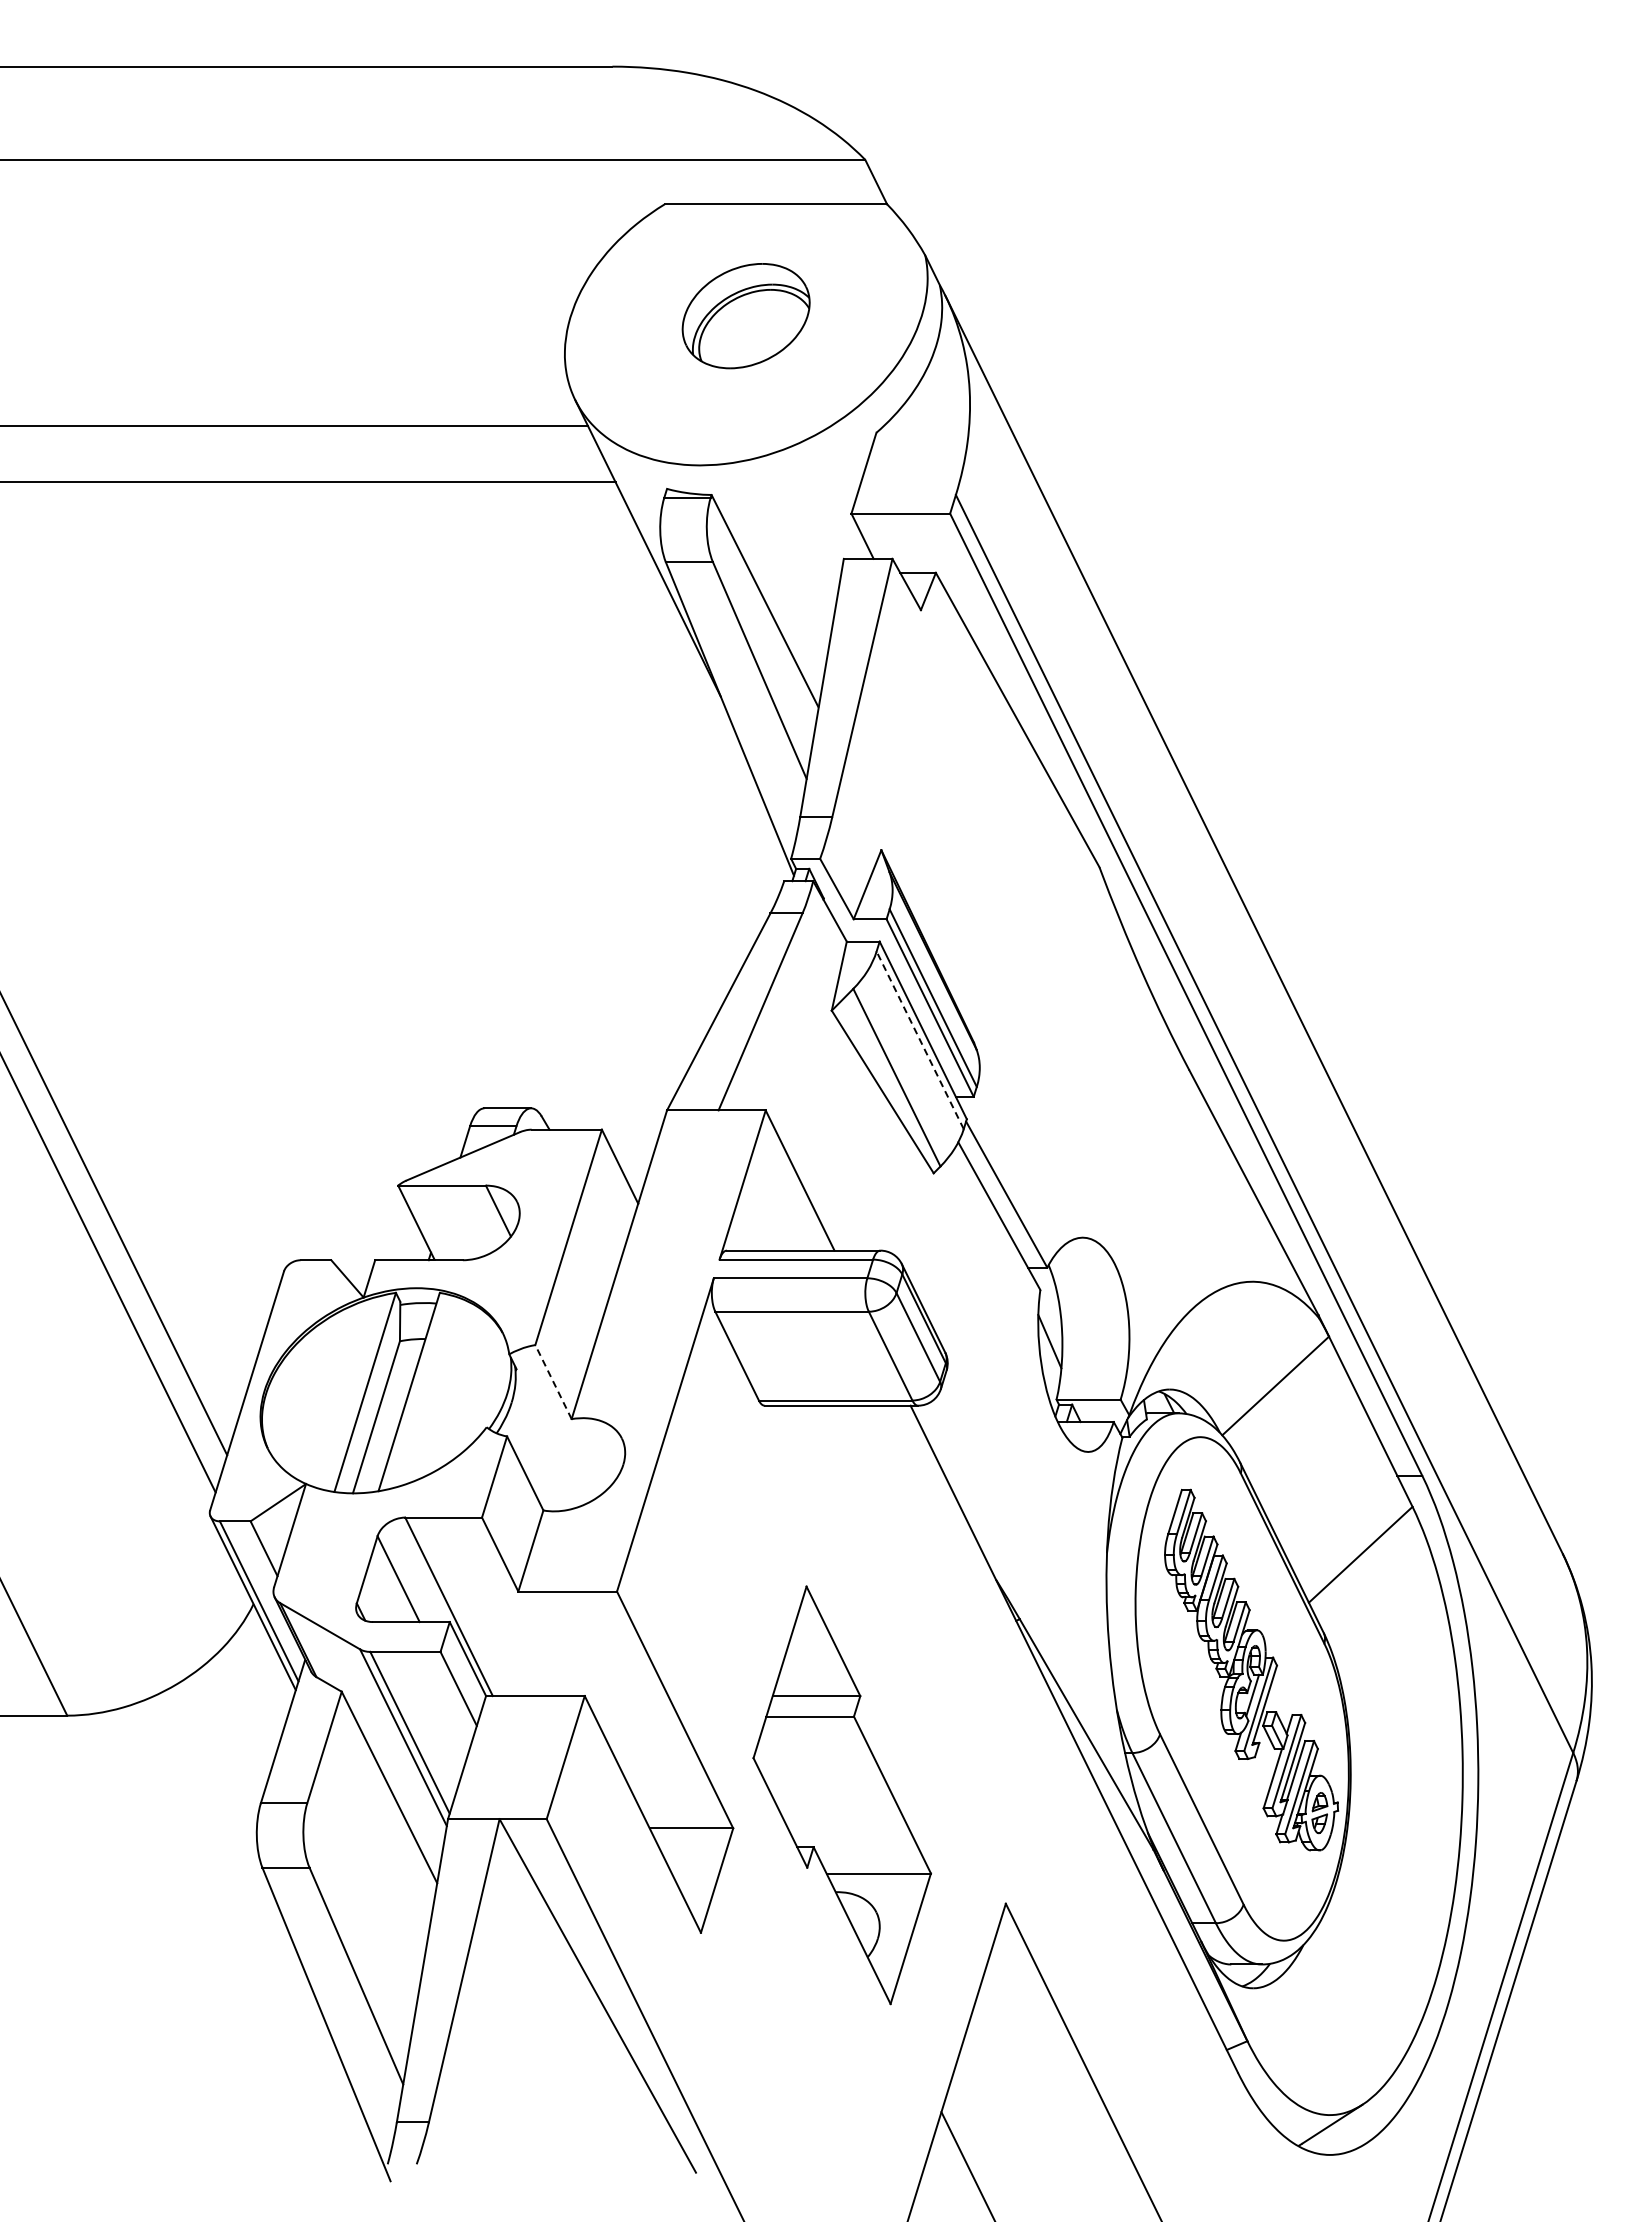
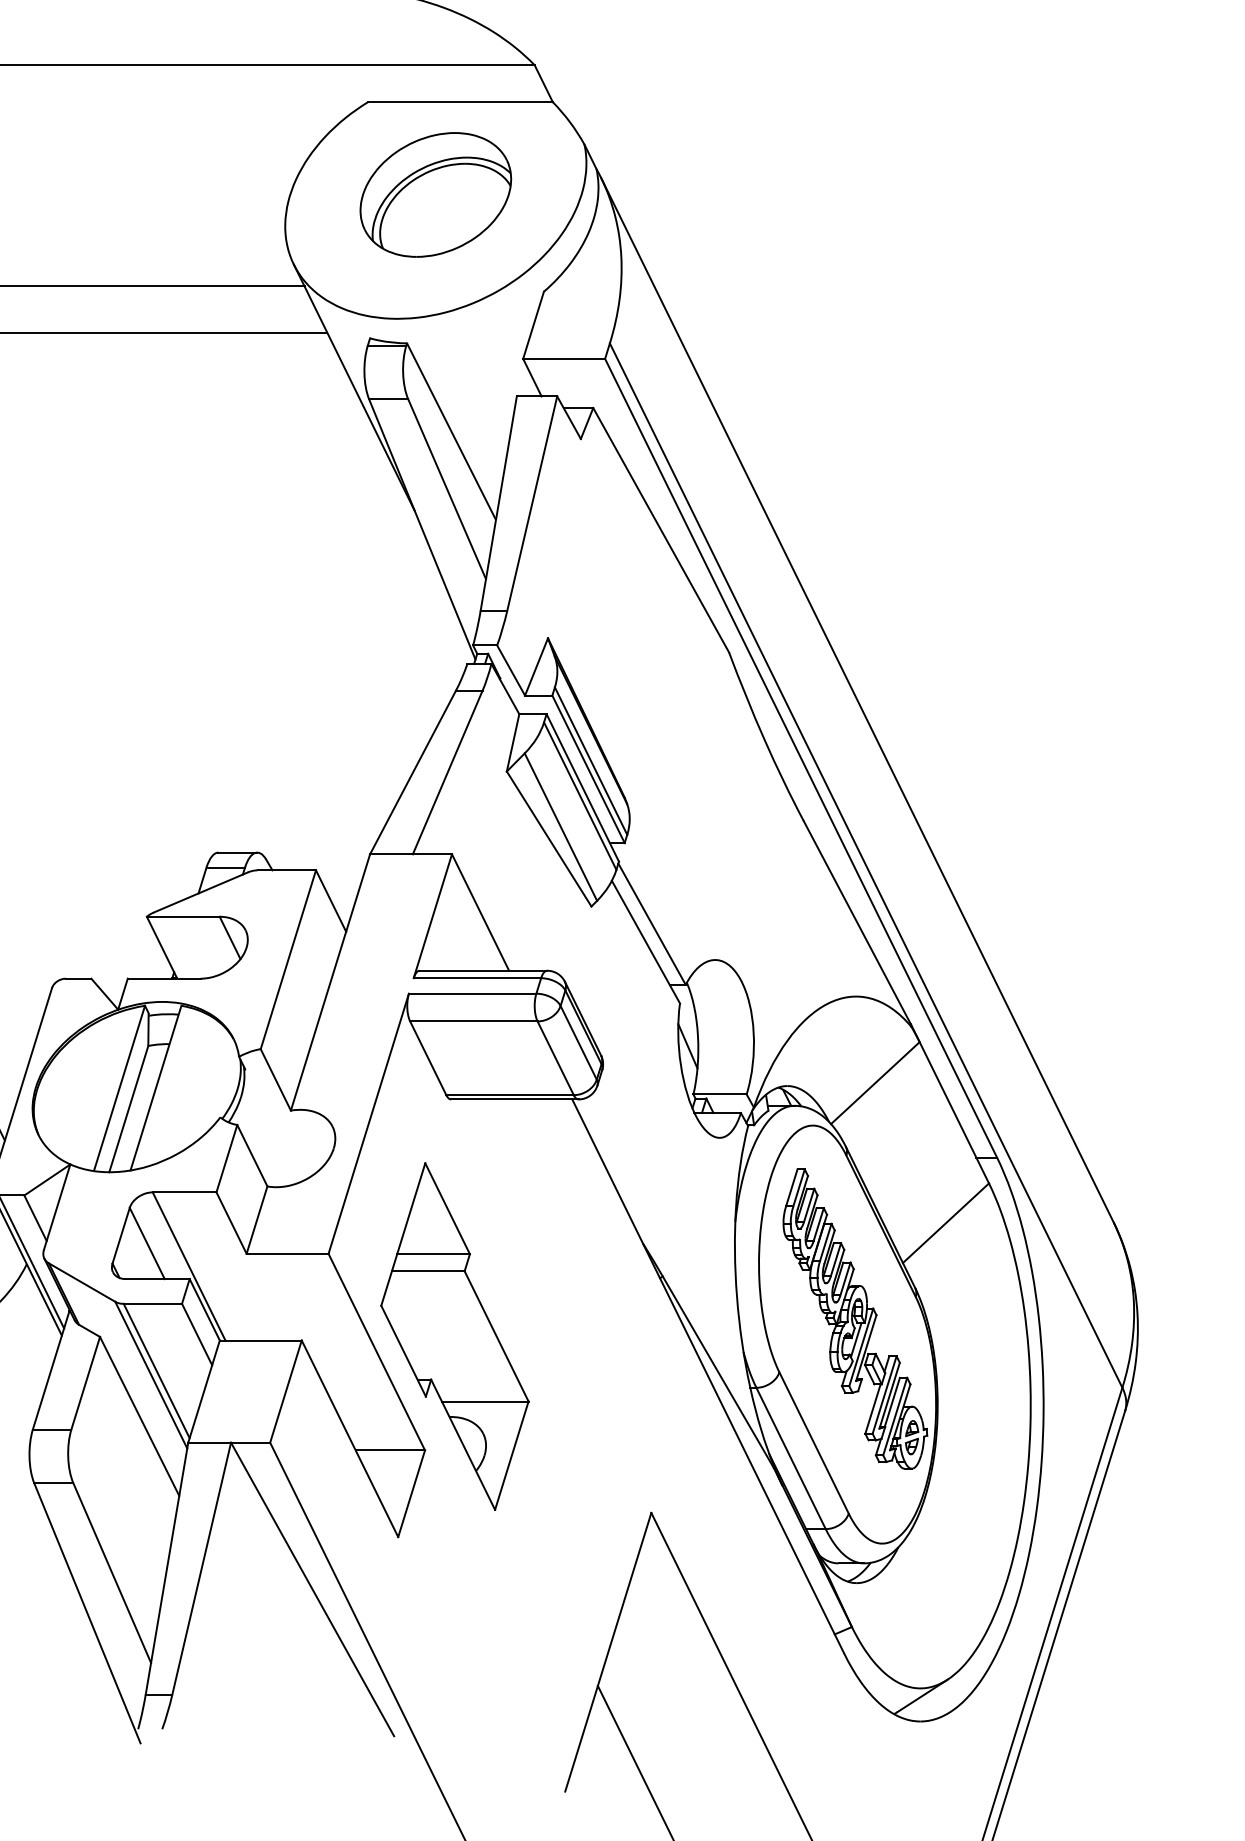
part: (745, 315) -> (435, 194), size x1.43
line: (920, 1040) -> (580, 796), dashed -> solid
line: (553, 1381) -> (275, 1079), dashed -> solid
part: (841, 1795) -> (454, 1336), moved

